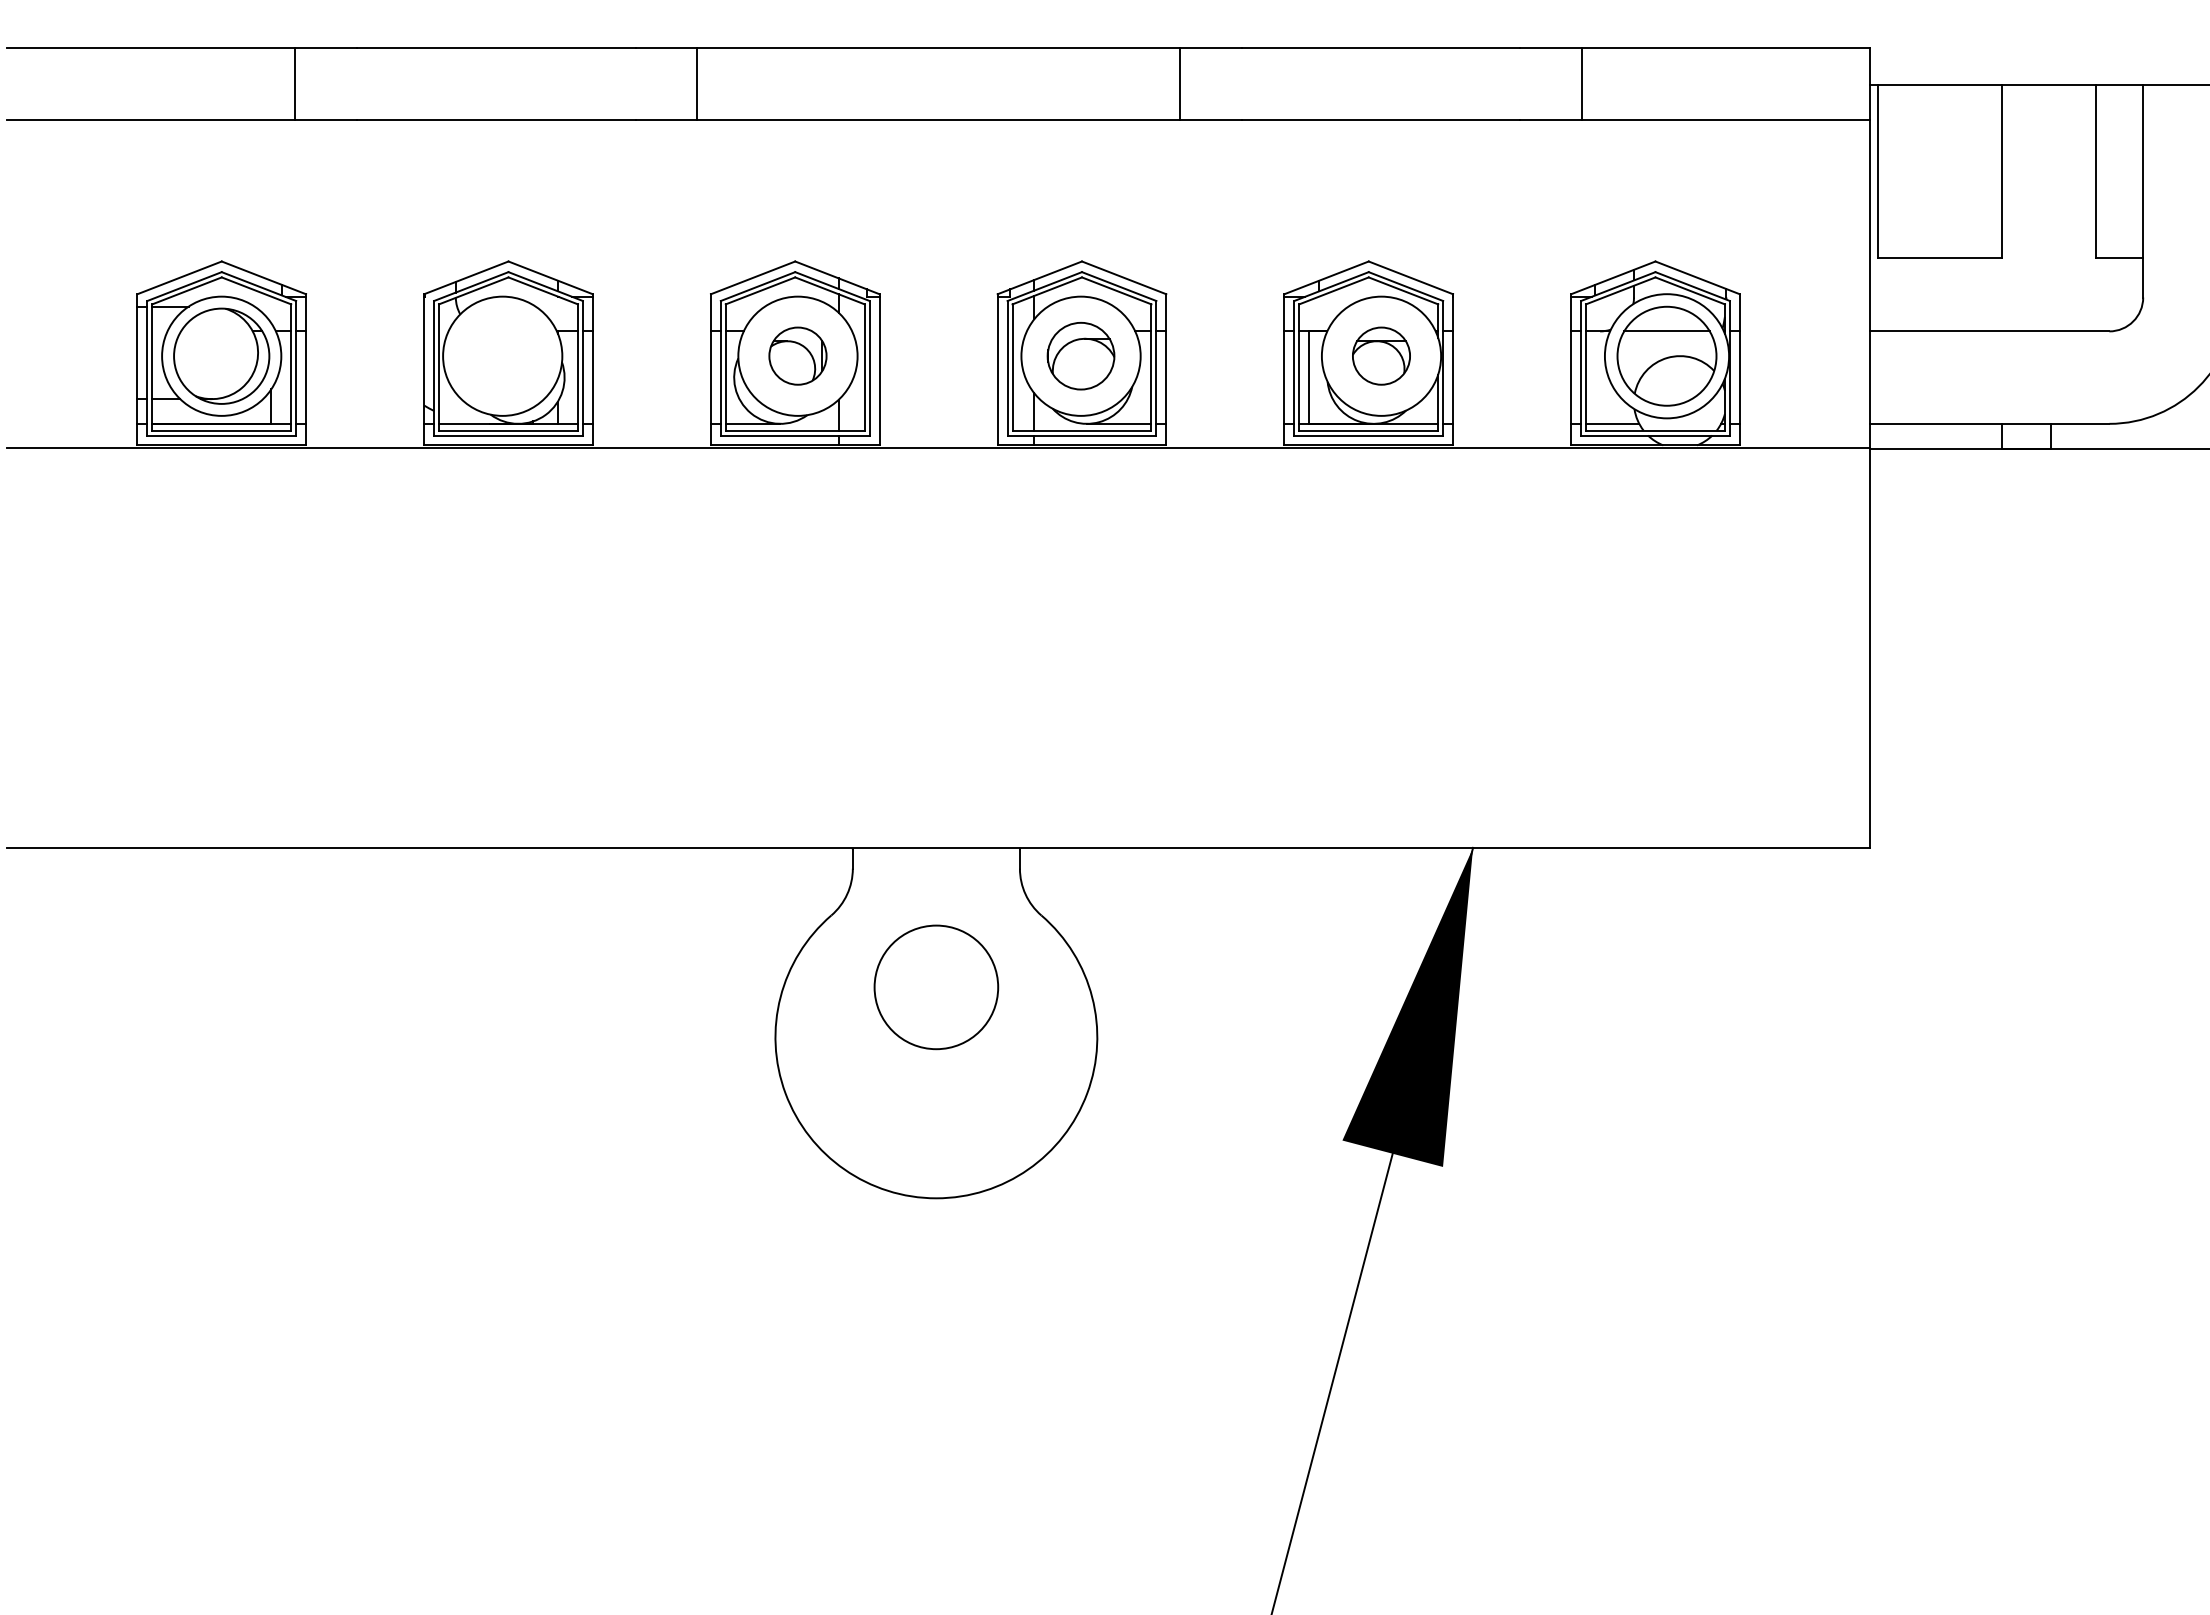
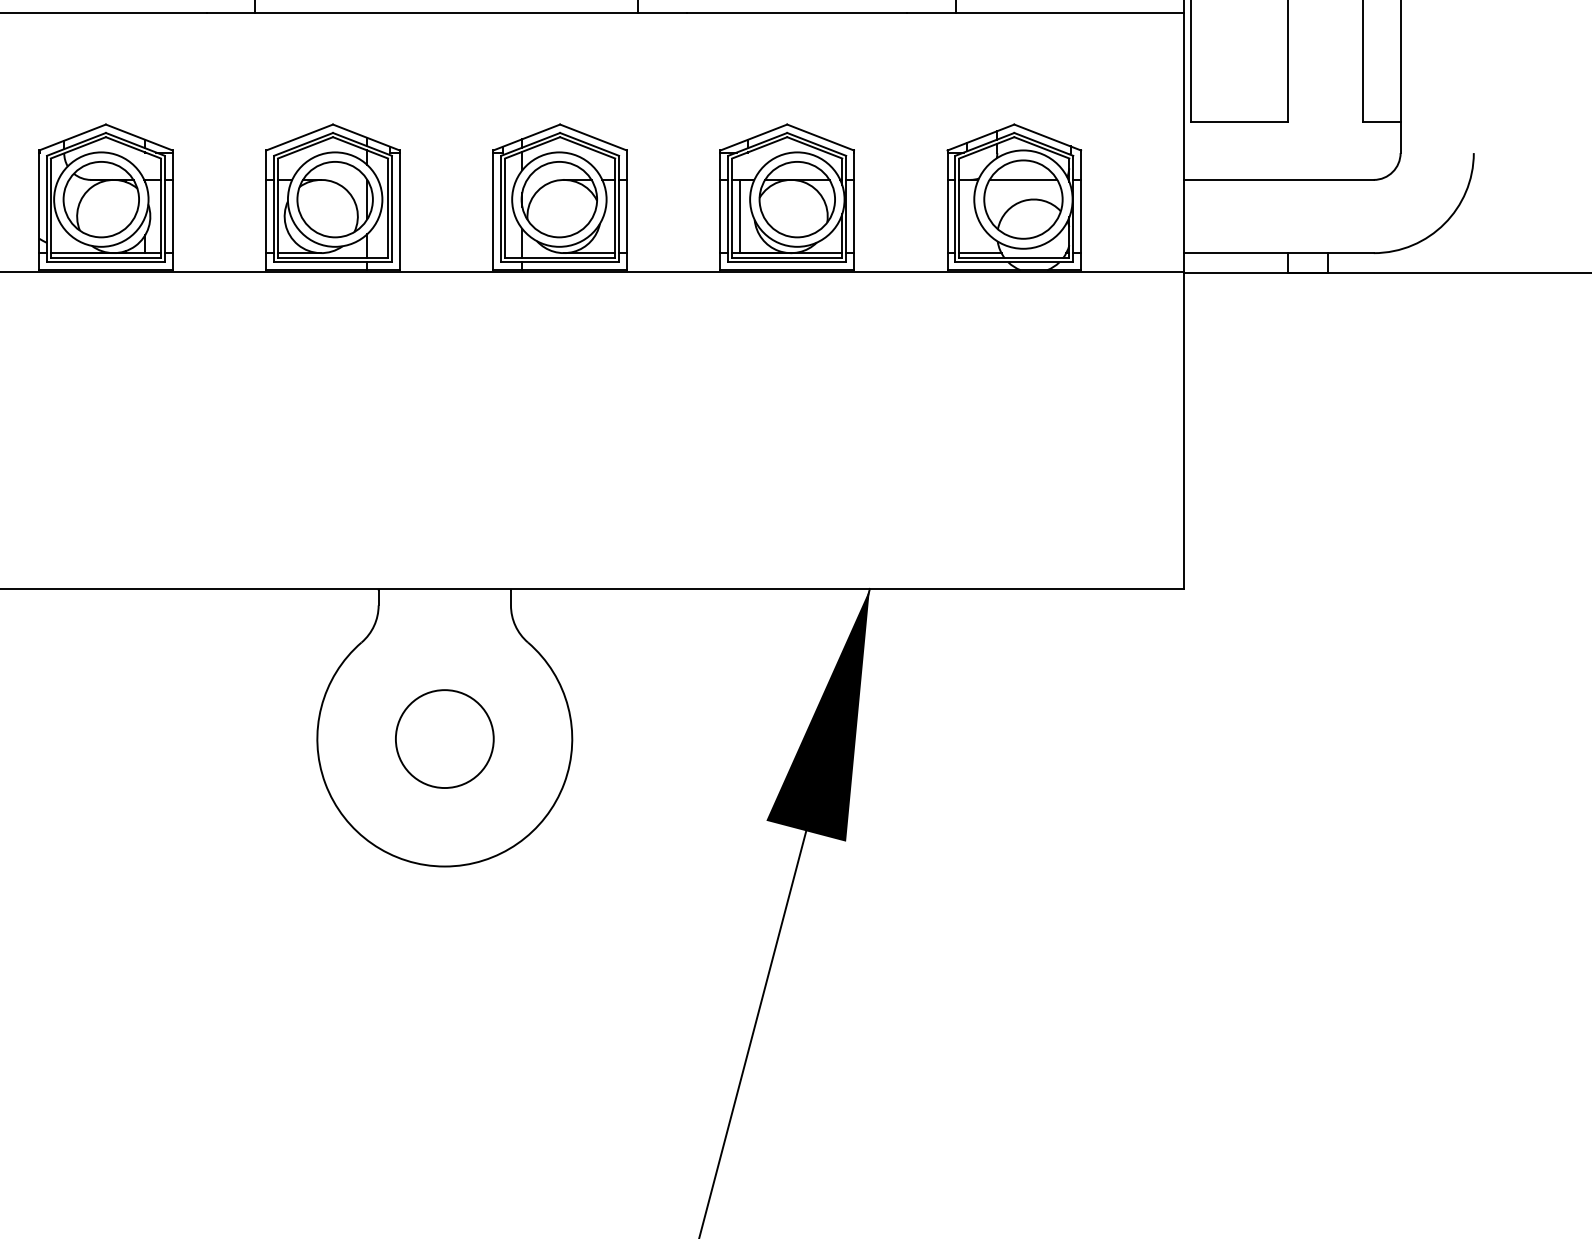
part: (502, 355) -> (101, 199), added
part: (797, 355) -> (334, 199), size x1.67
part: (1080, 355) -> (558, 199), size x1.43
part: (1381, 355) -> (797, 199), size x1.67
circle: (936, 987) -> (444, 739), moved

